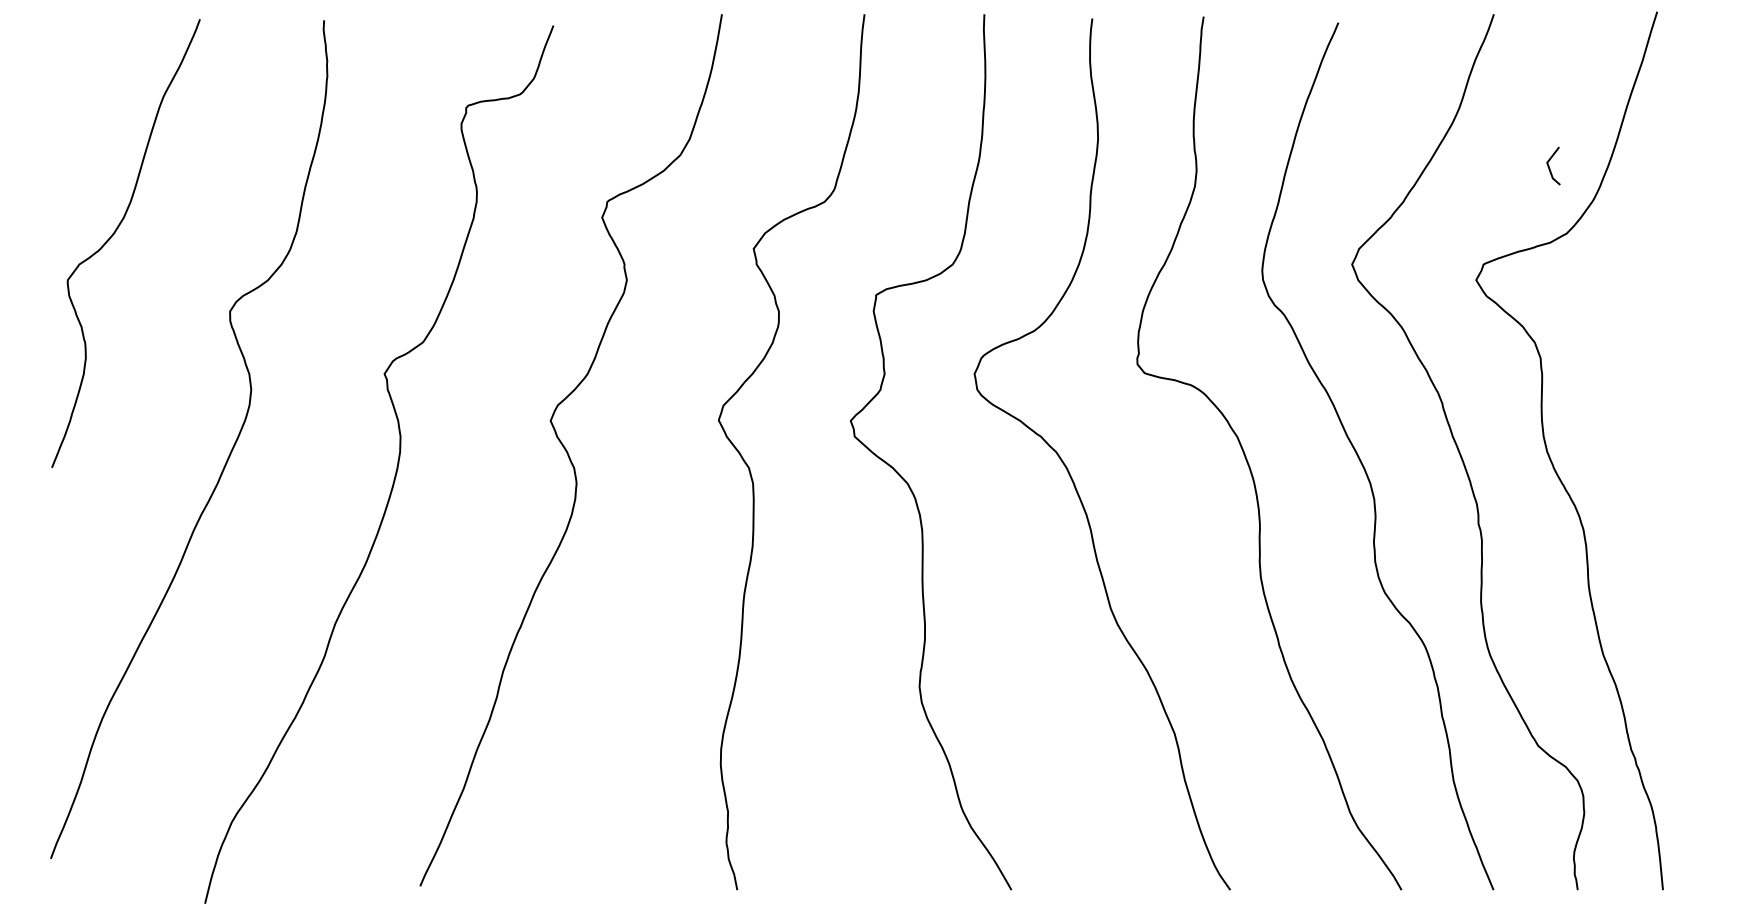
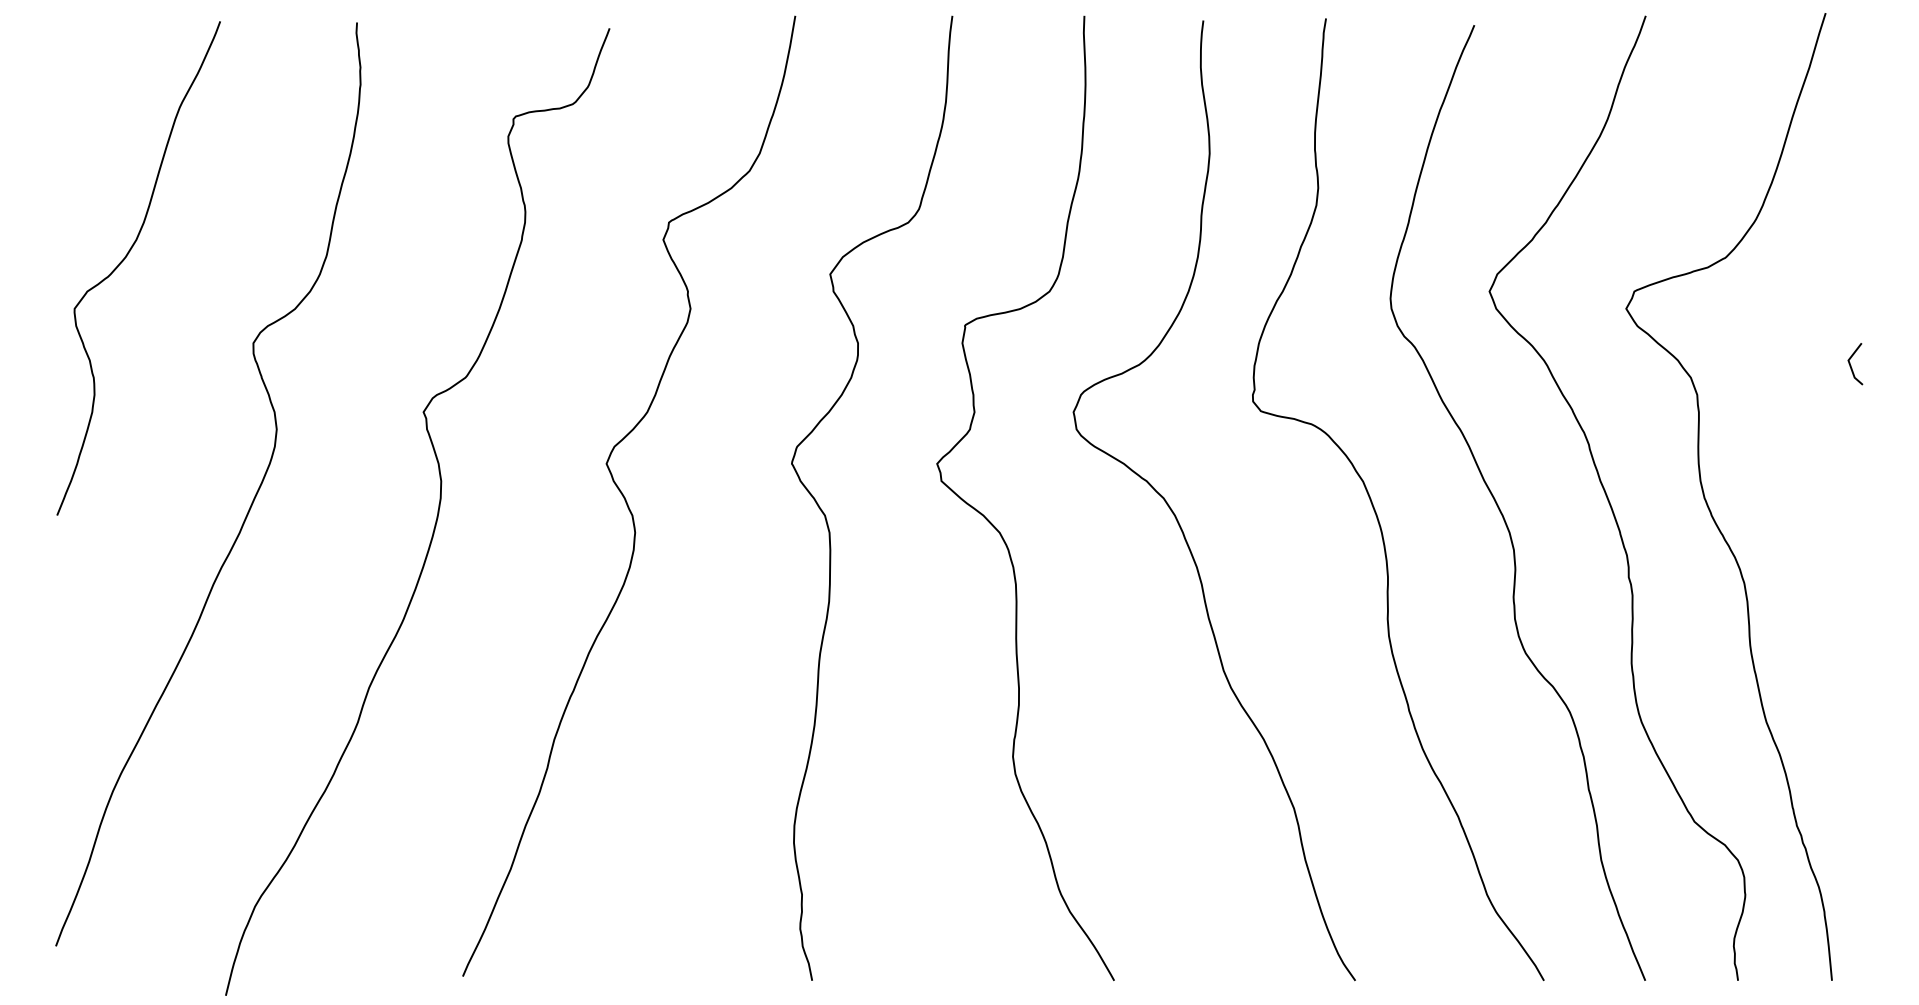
line: (1549, 167) -> (1851, 365), moved

